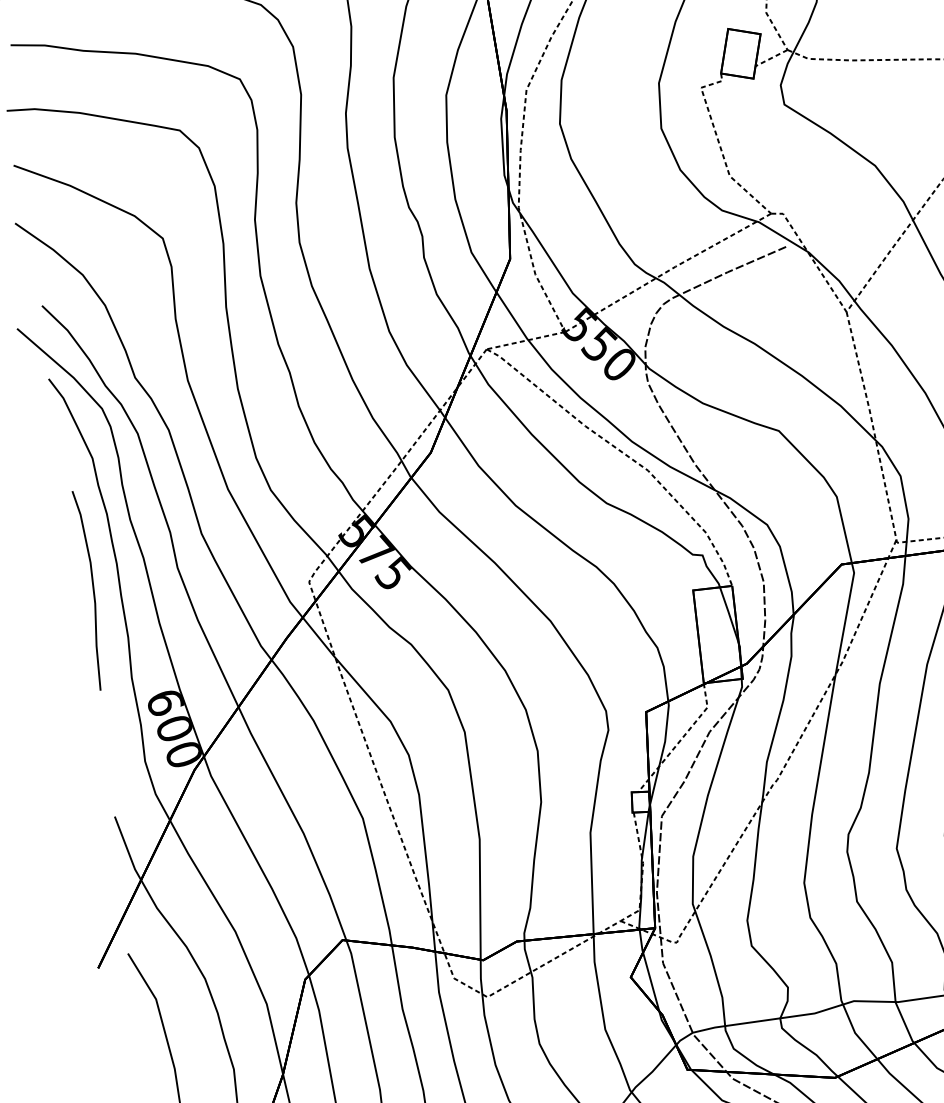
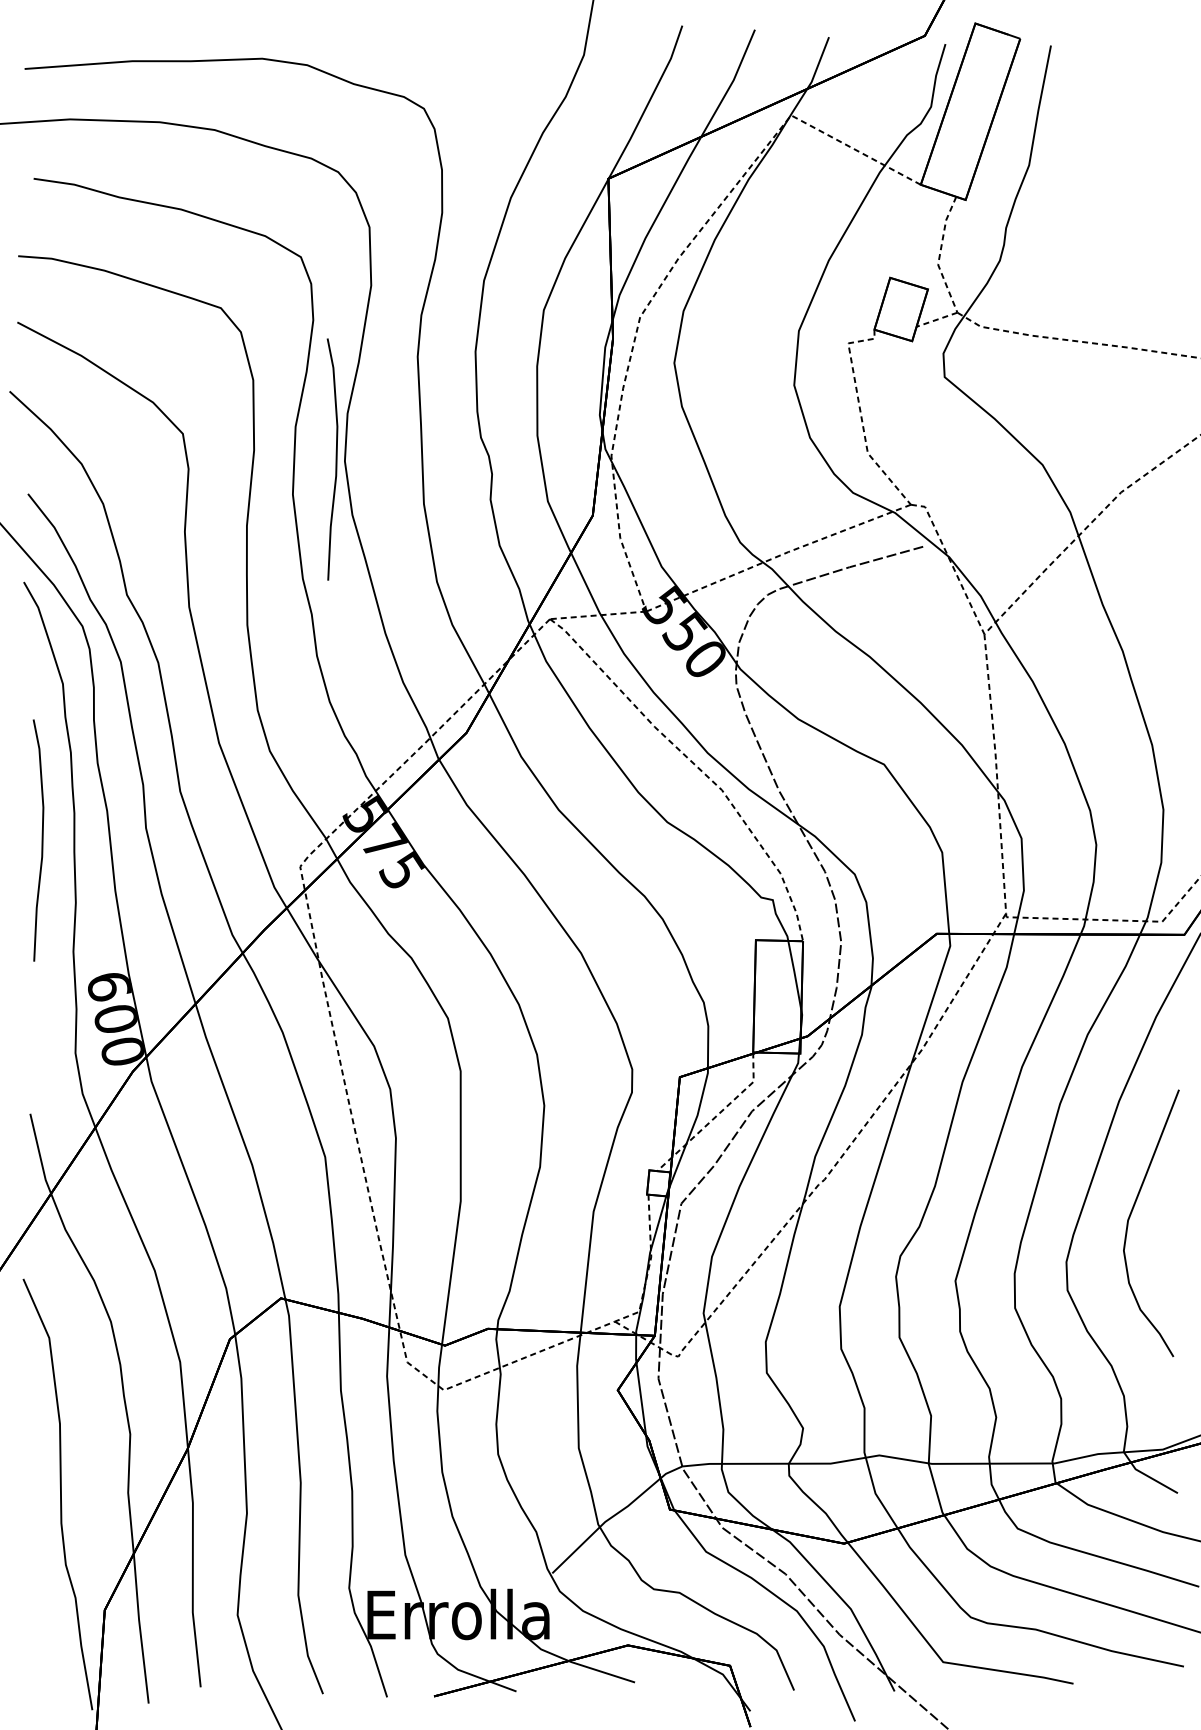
curve: (291, 242) -> (335, 459), added

